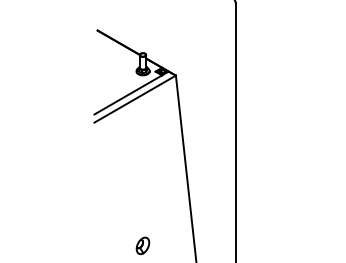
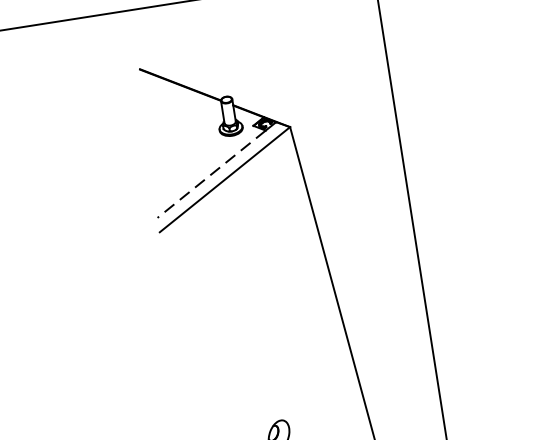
line: (127, 95) -> (210, 175), solid -> dashed

